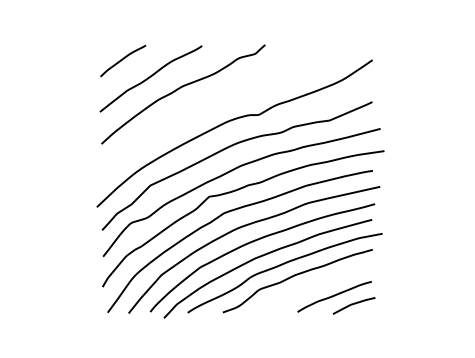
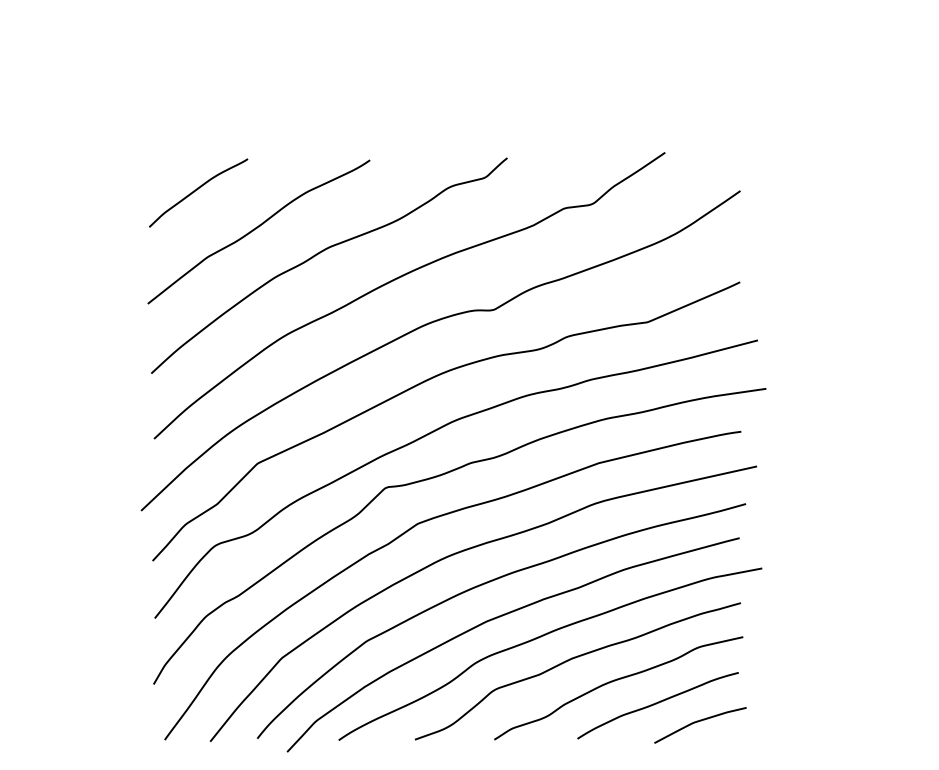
curve: (216, 100) -> (401, 278), added
curve: (314, 286) -> (614, 683), added

